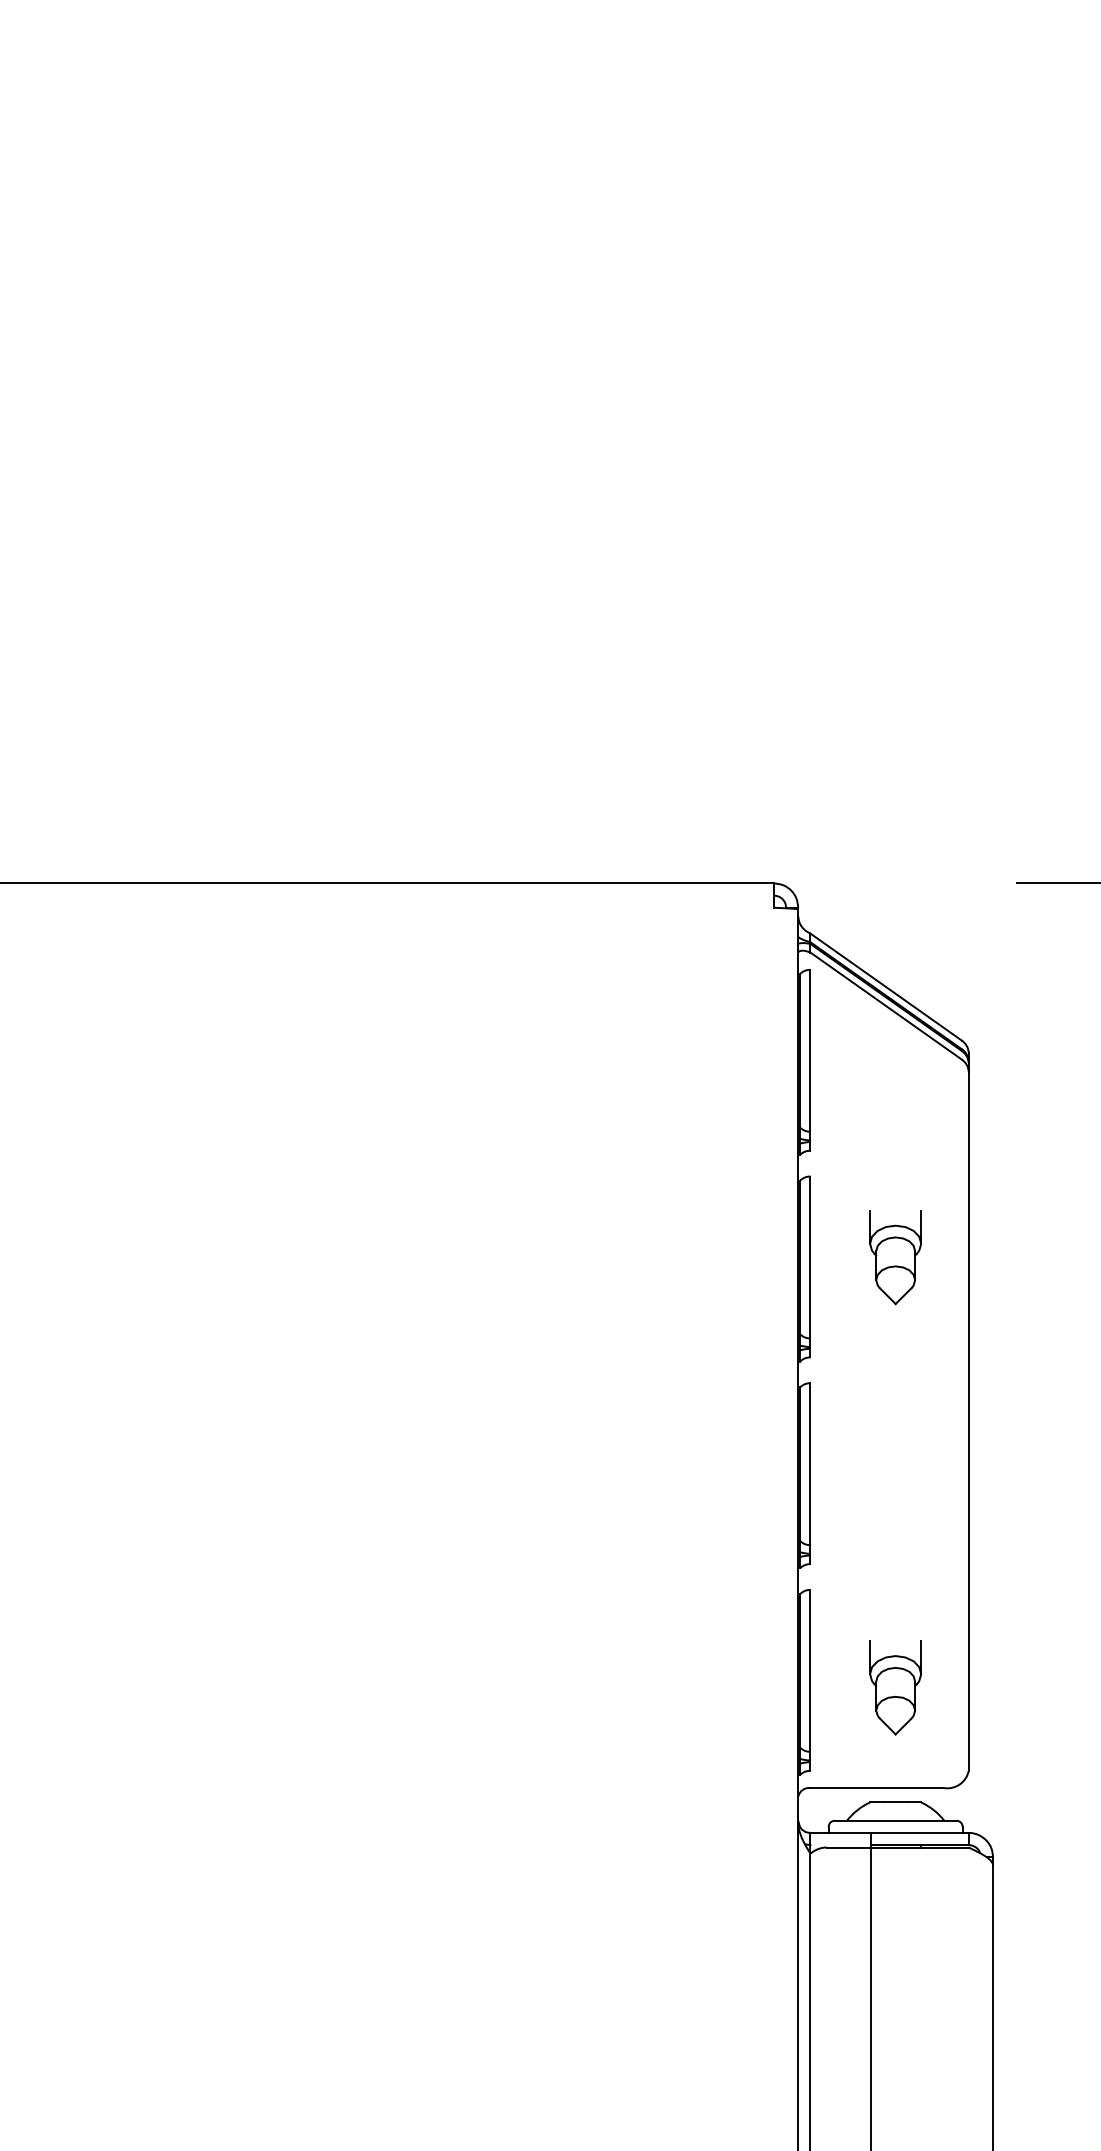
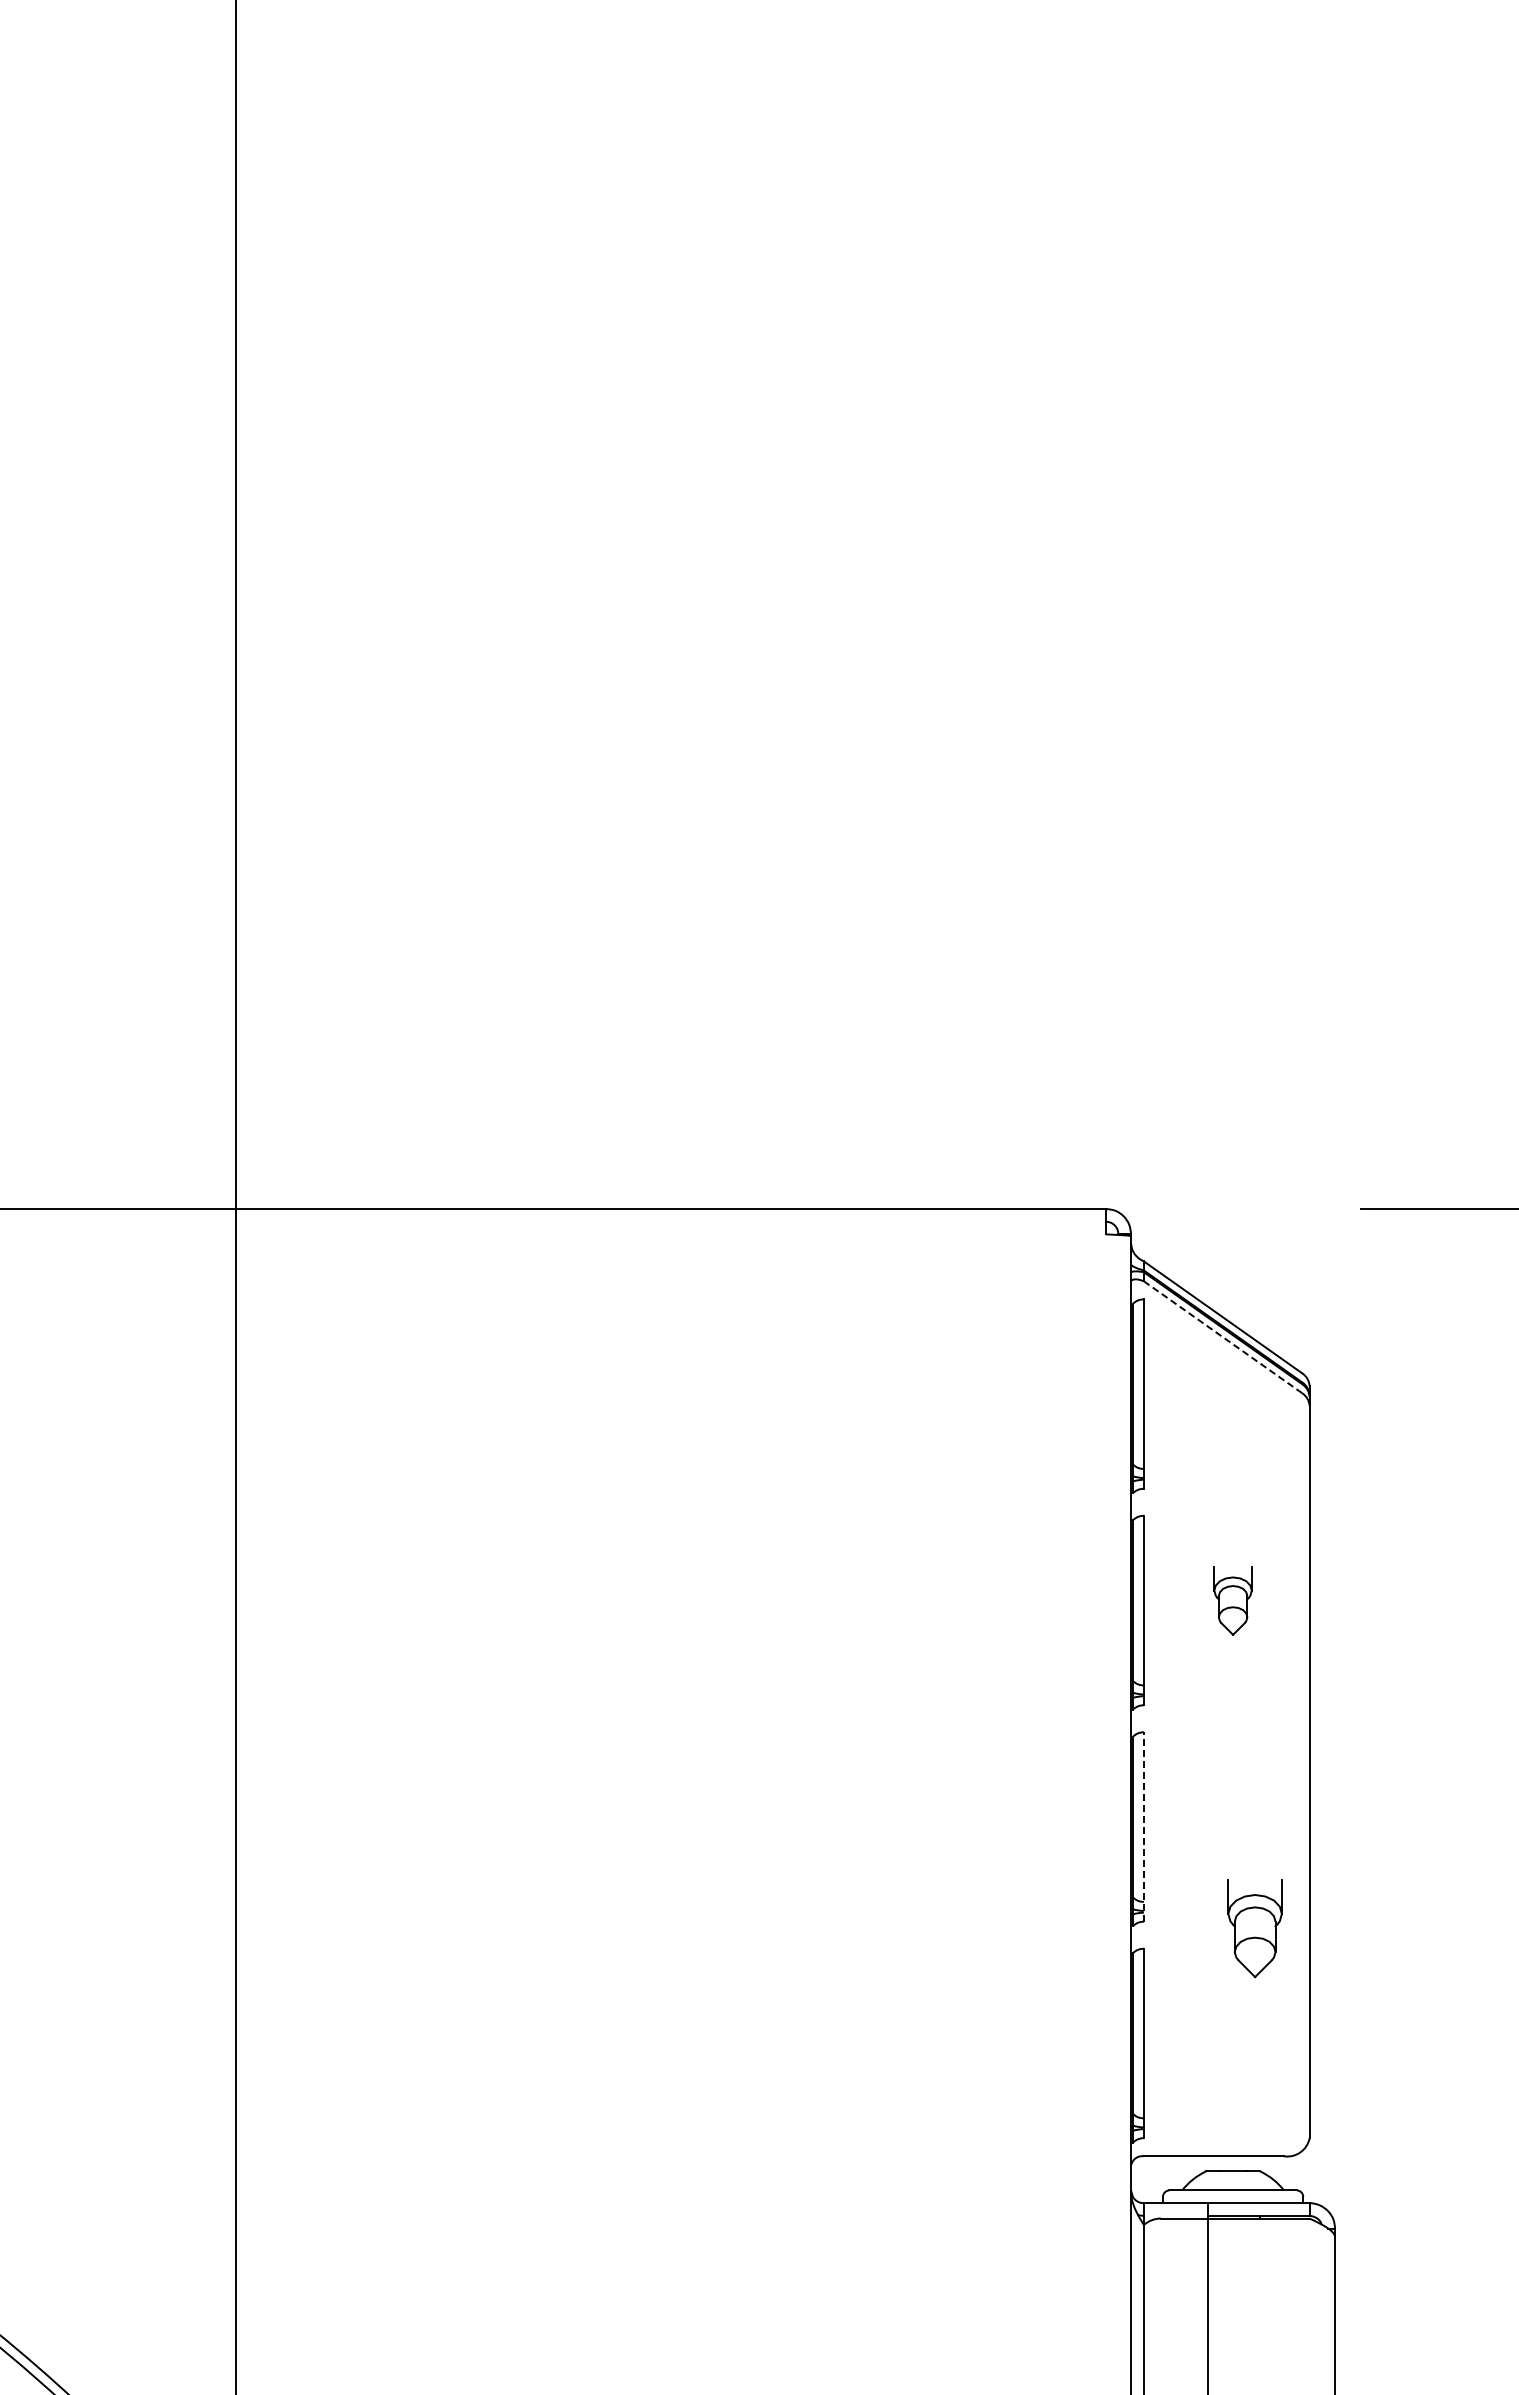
line: (886, 1006) -> (1223, 1337), solid -> dashed
part: (895, 1257) -> (1232, 1600), size x0.7
line: (810, 1474) -> (1143, 1827), solid -> dashed
part: (895, 1688) -> (1254, 1928), moved

